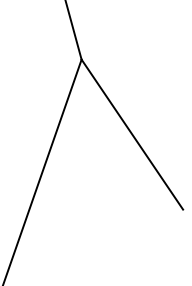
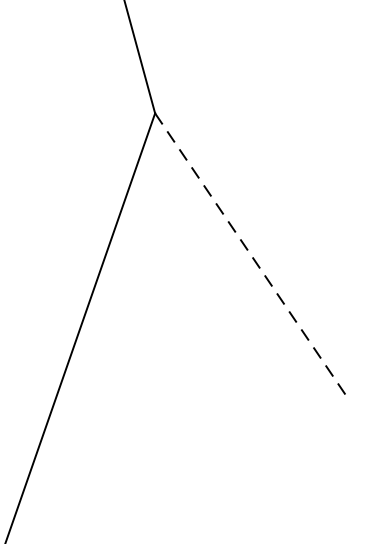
line: (132, 134) -> (251, 255), solid -> dashed

